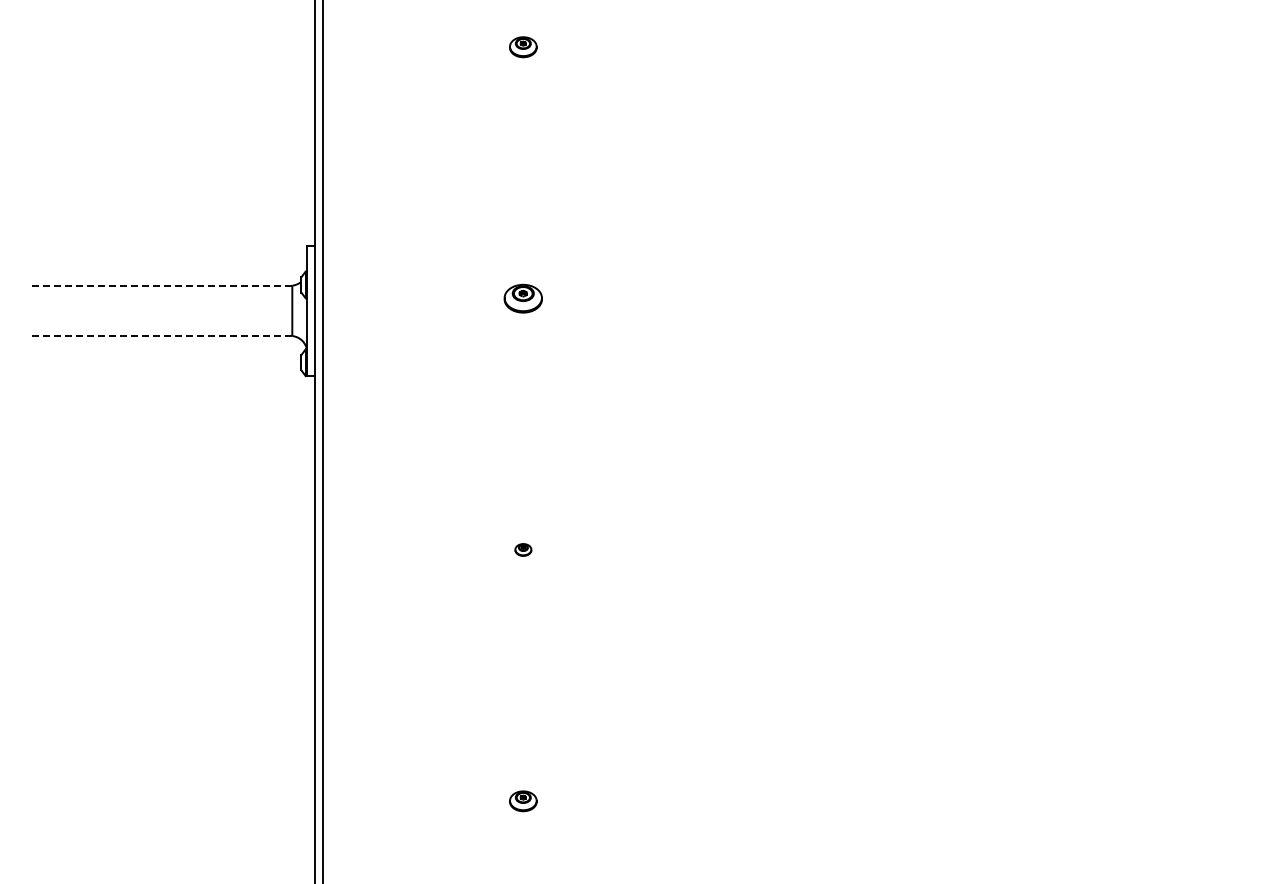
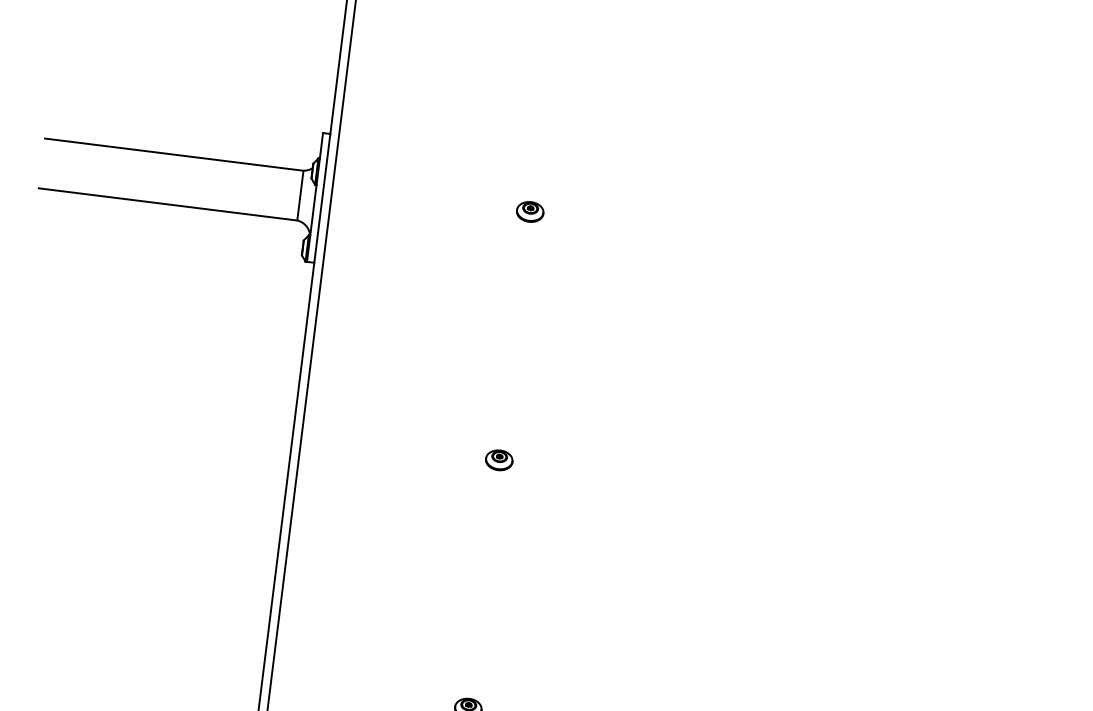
line: (161, 285) -> (174, 154), dashed -> solid
part: (523, 298) -> (530, 211), size x0.71
line: (161, 336) -> (167, 204), dashed -> solid
part: (523, 549) -> (499, 459), size x1.67

